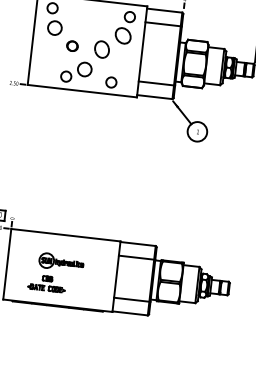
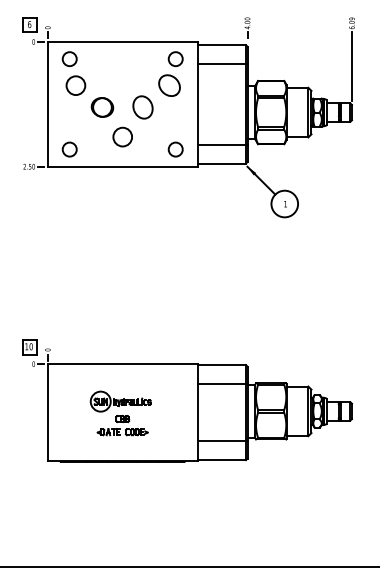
part: (72, 46) -> (102, 107), size x1.43
circle: (66, 76) -> (69, 149), moved
circle: (111, 82) -> (175, 149), moved
part: (46, 283) -> (122, 425), moved

